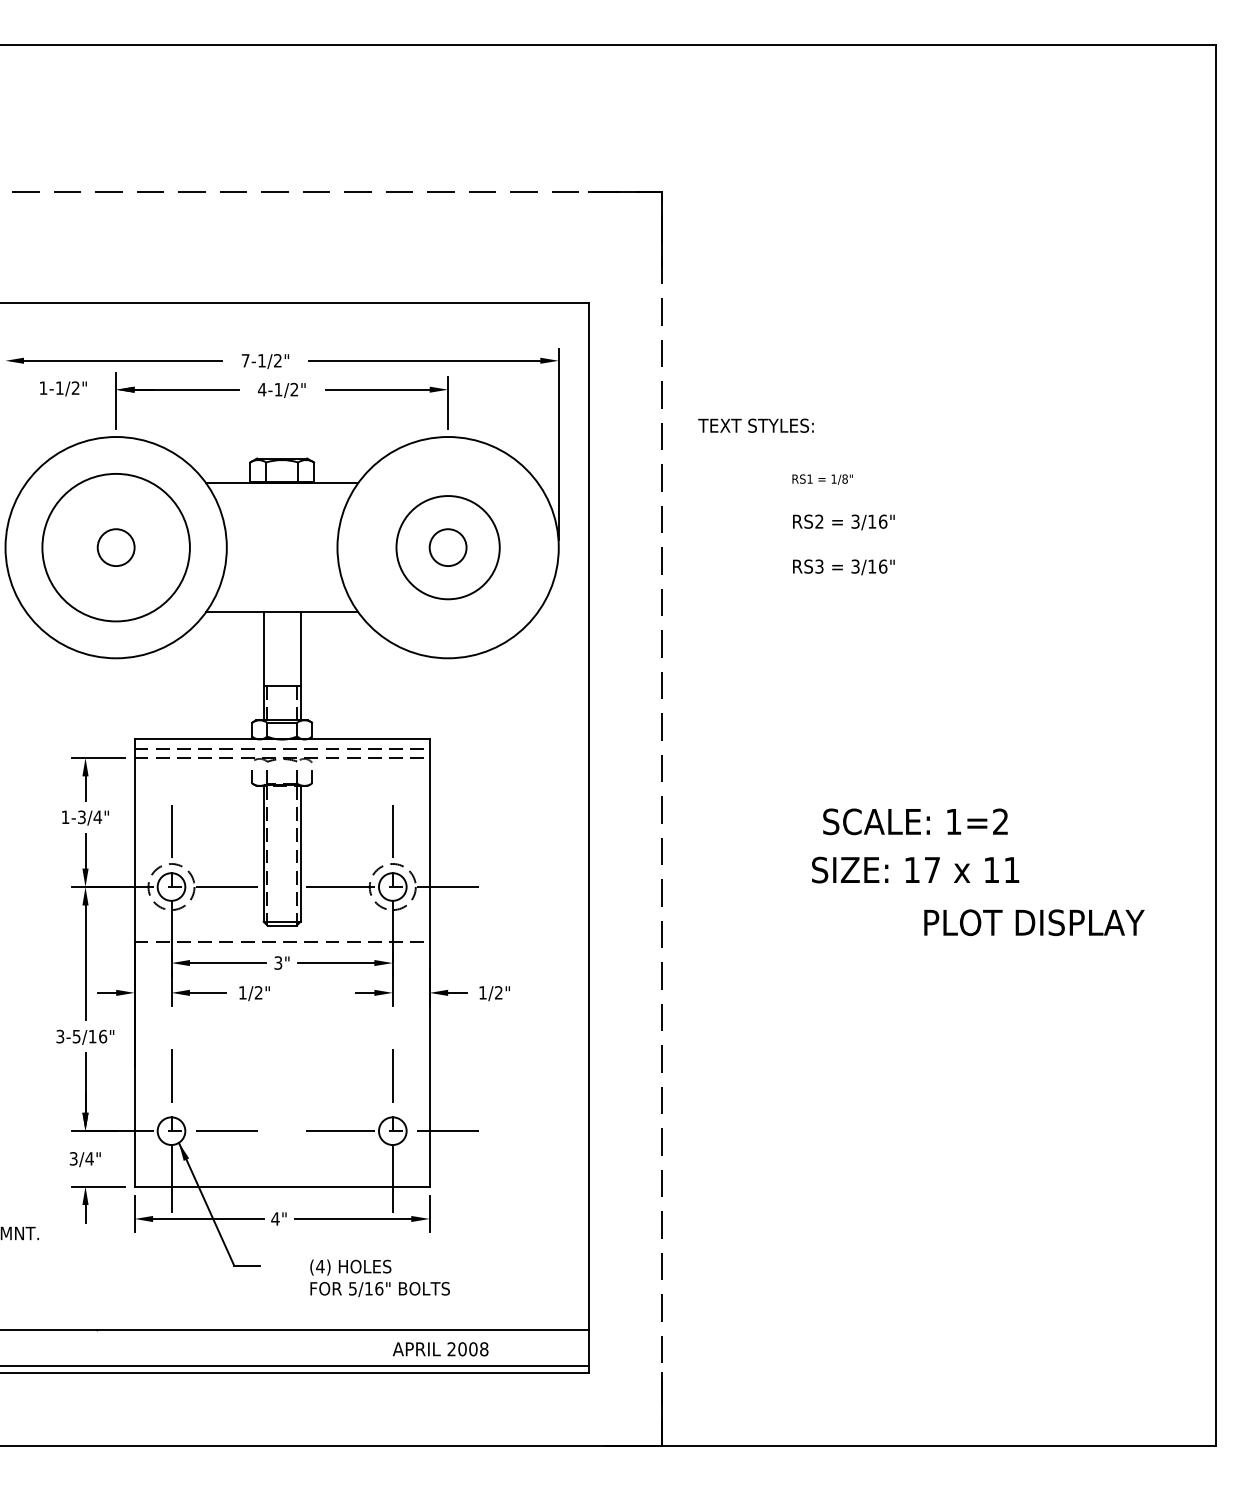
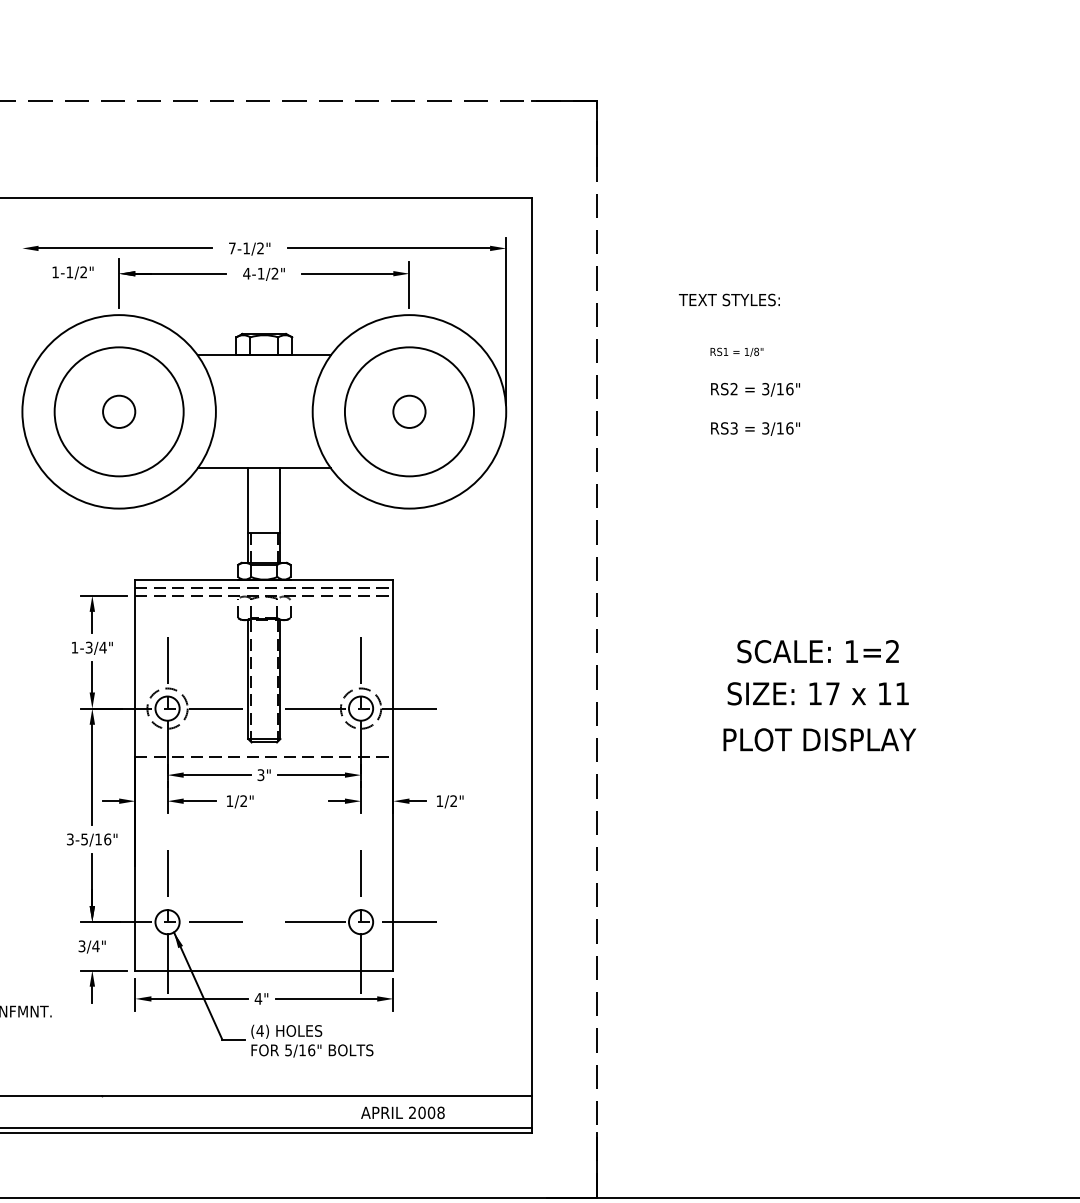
text: (755, 425) -> (728, 299), moved
circle: (447, 547) -> (408, 411), size x1.43
text: (1034, 922) -> (819, 739), moved
text: (379, 1277) -> (311, 1040), moved

